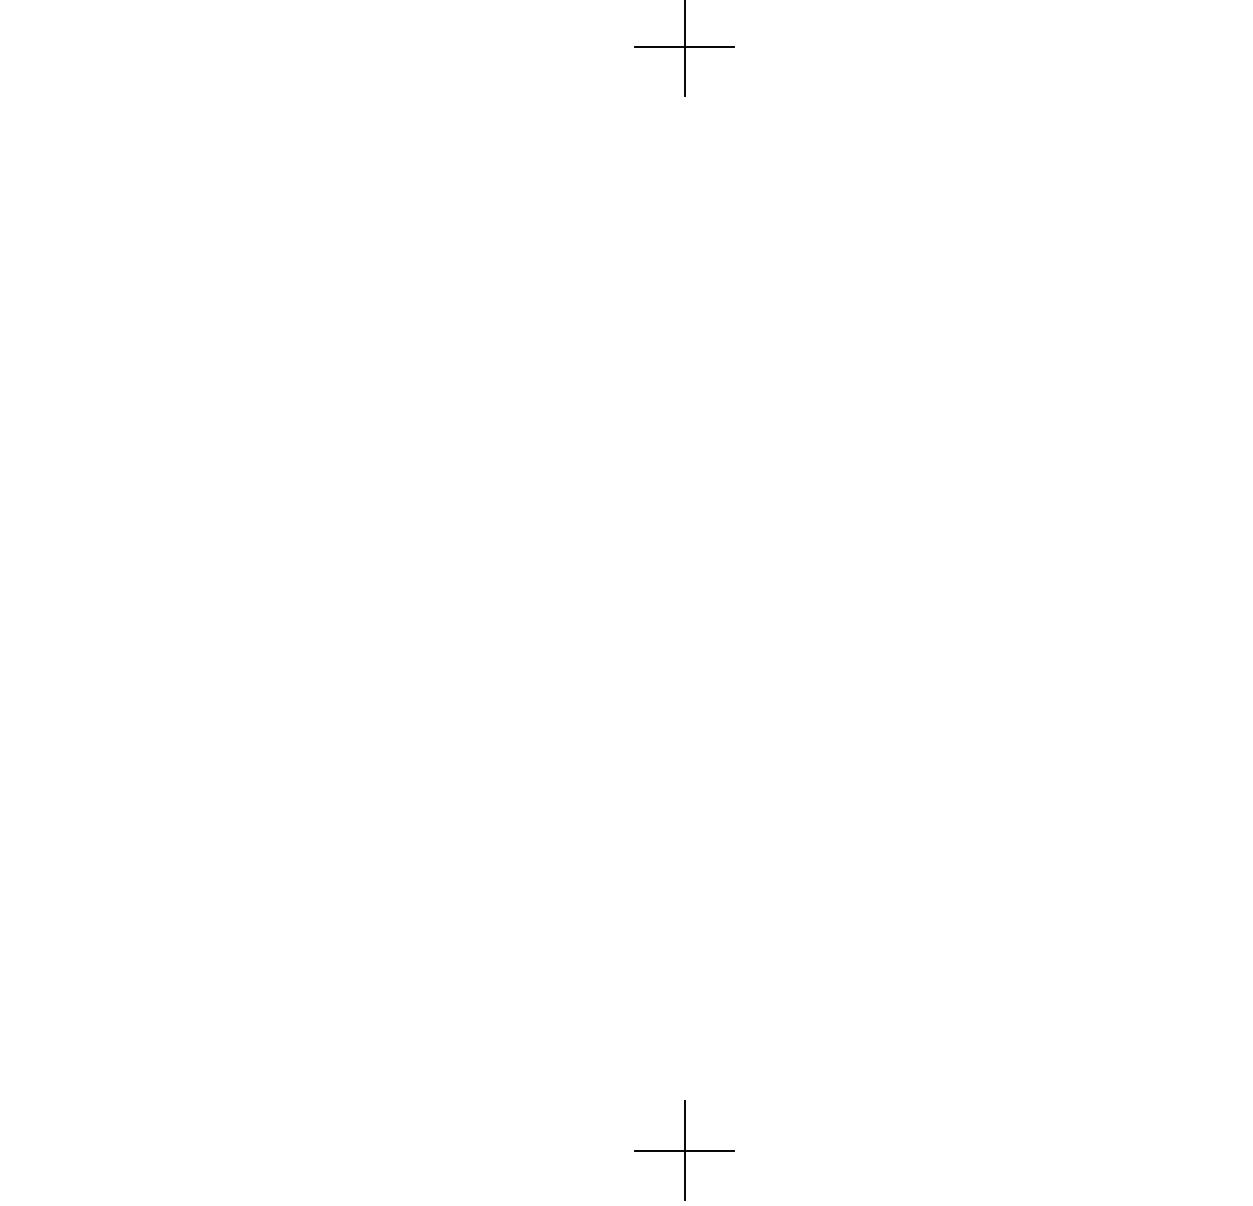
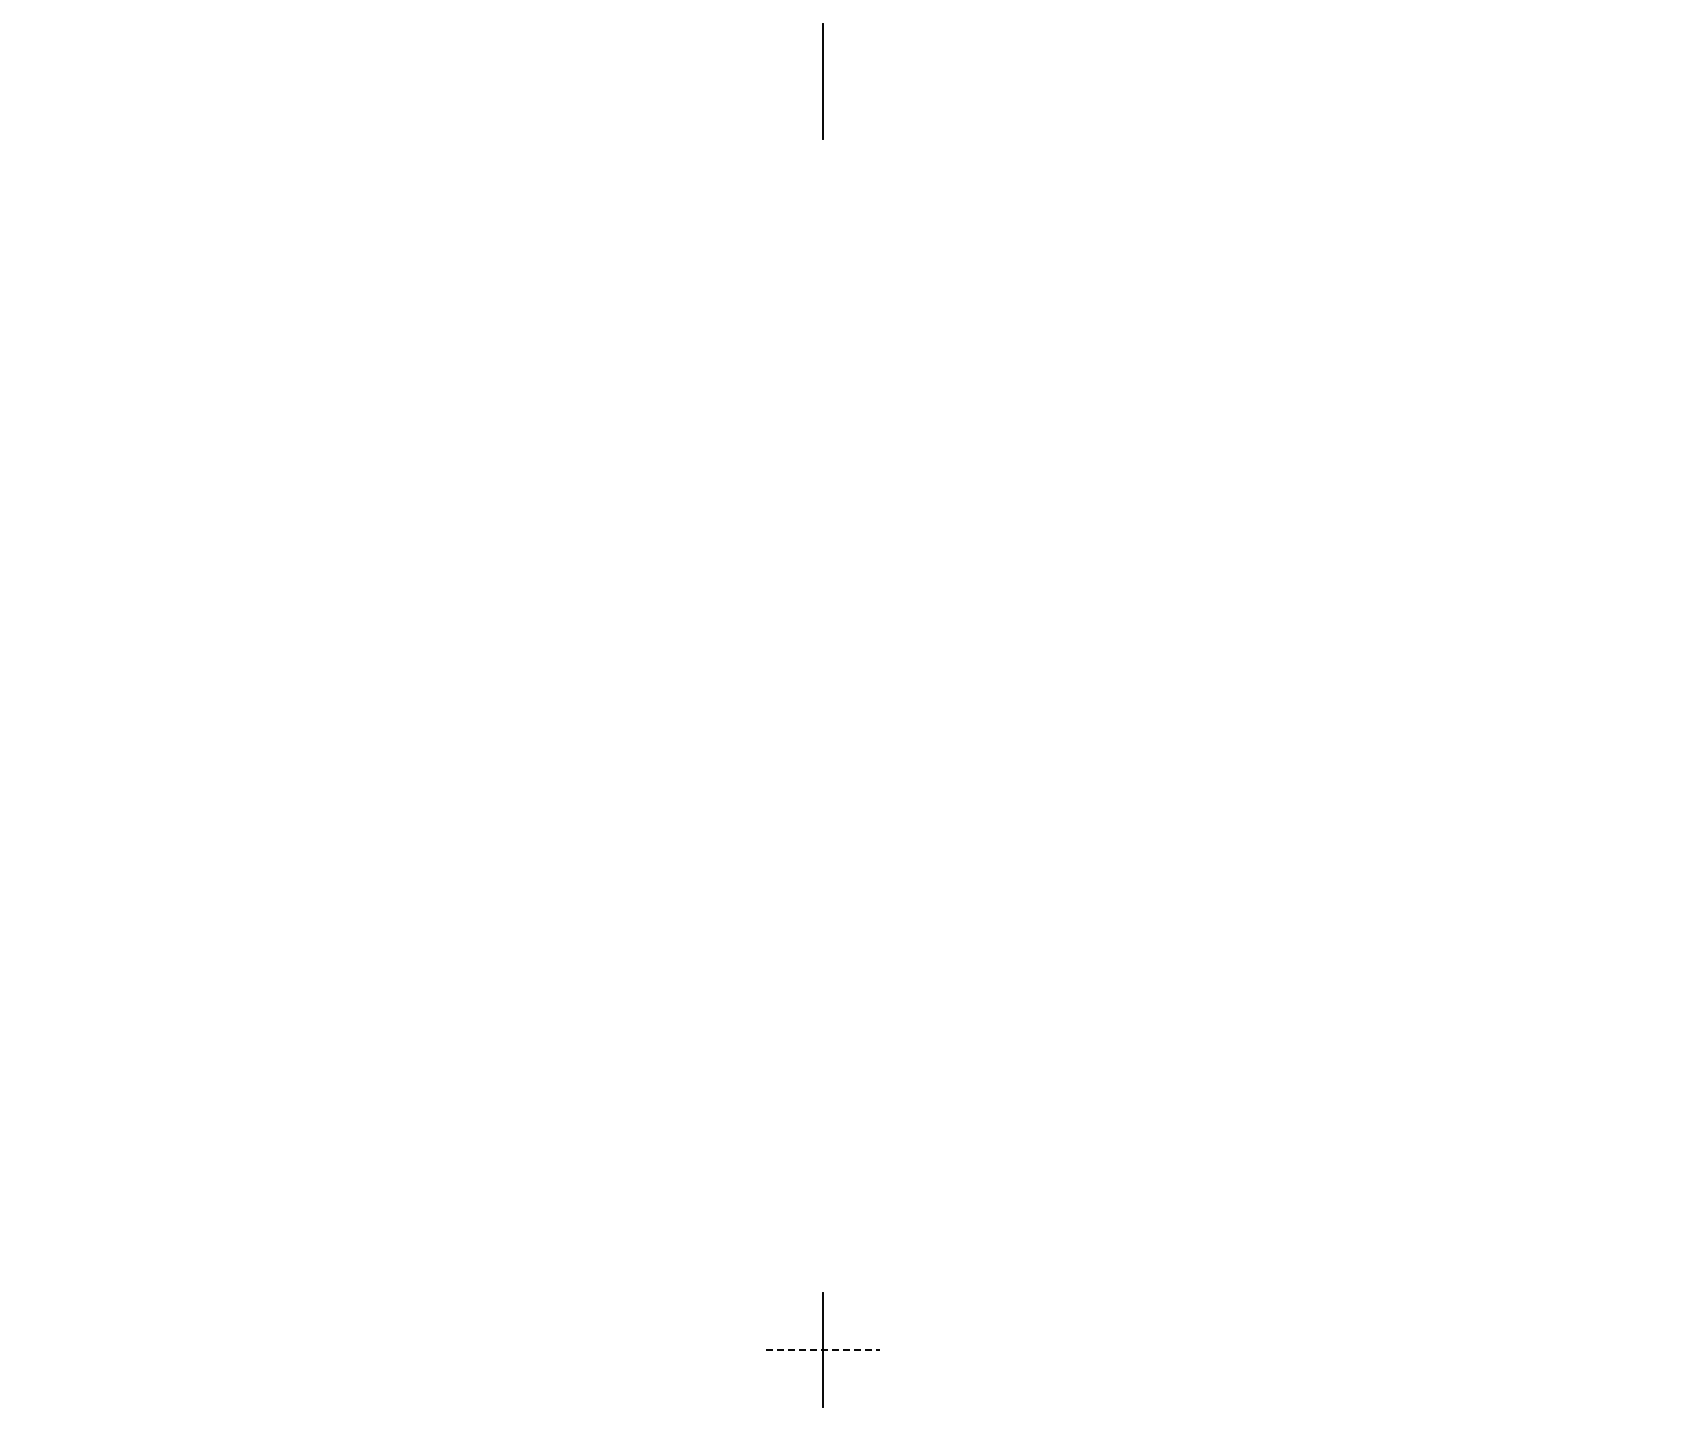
line: (684, 46) -> (822, 81), removed
line: (685, 1150) -> (823, 1350), solid -> dashed

